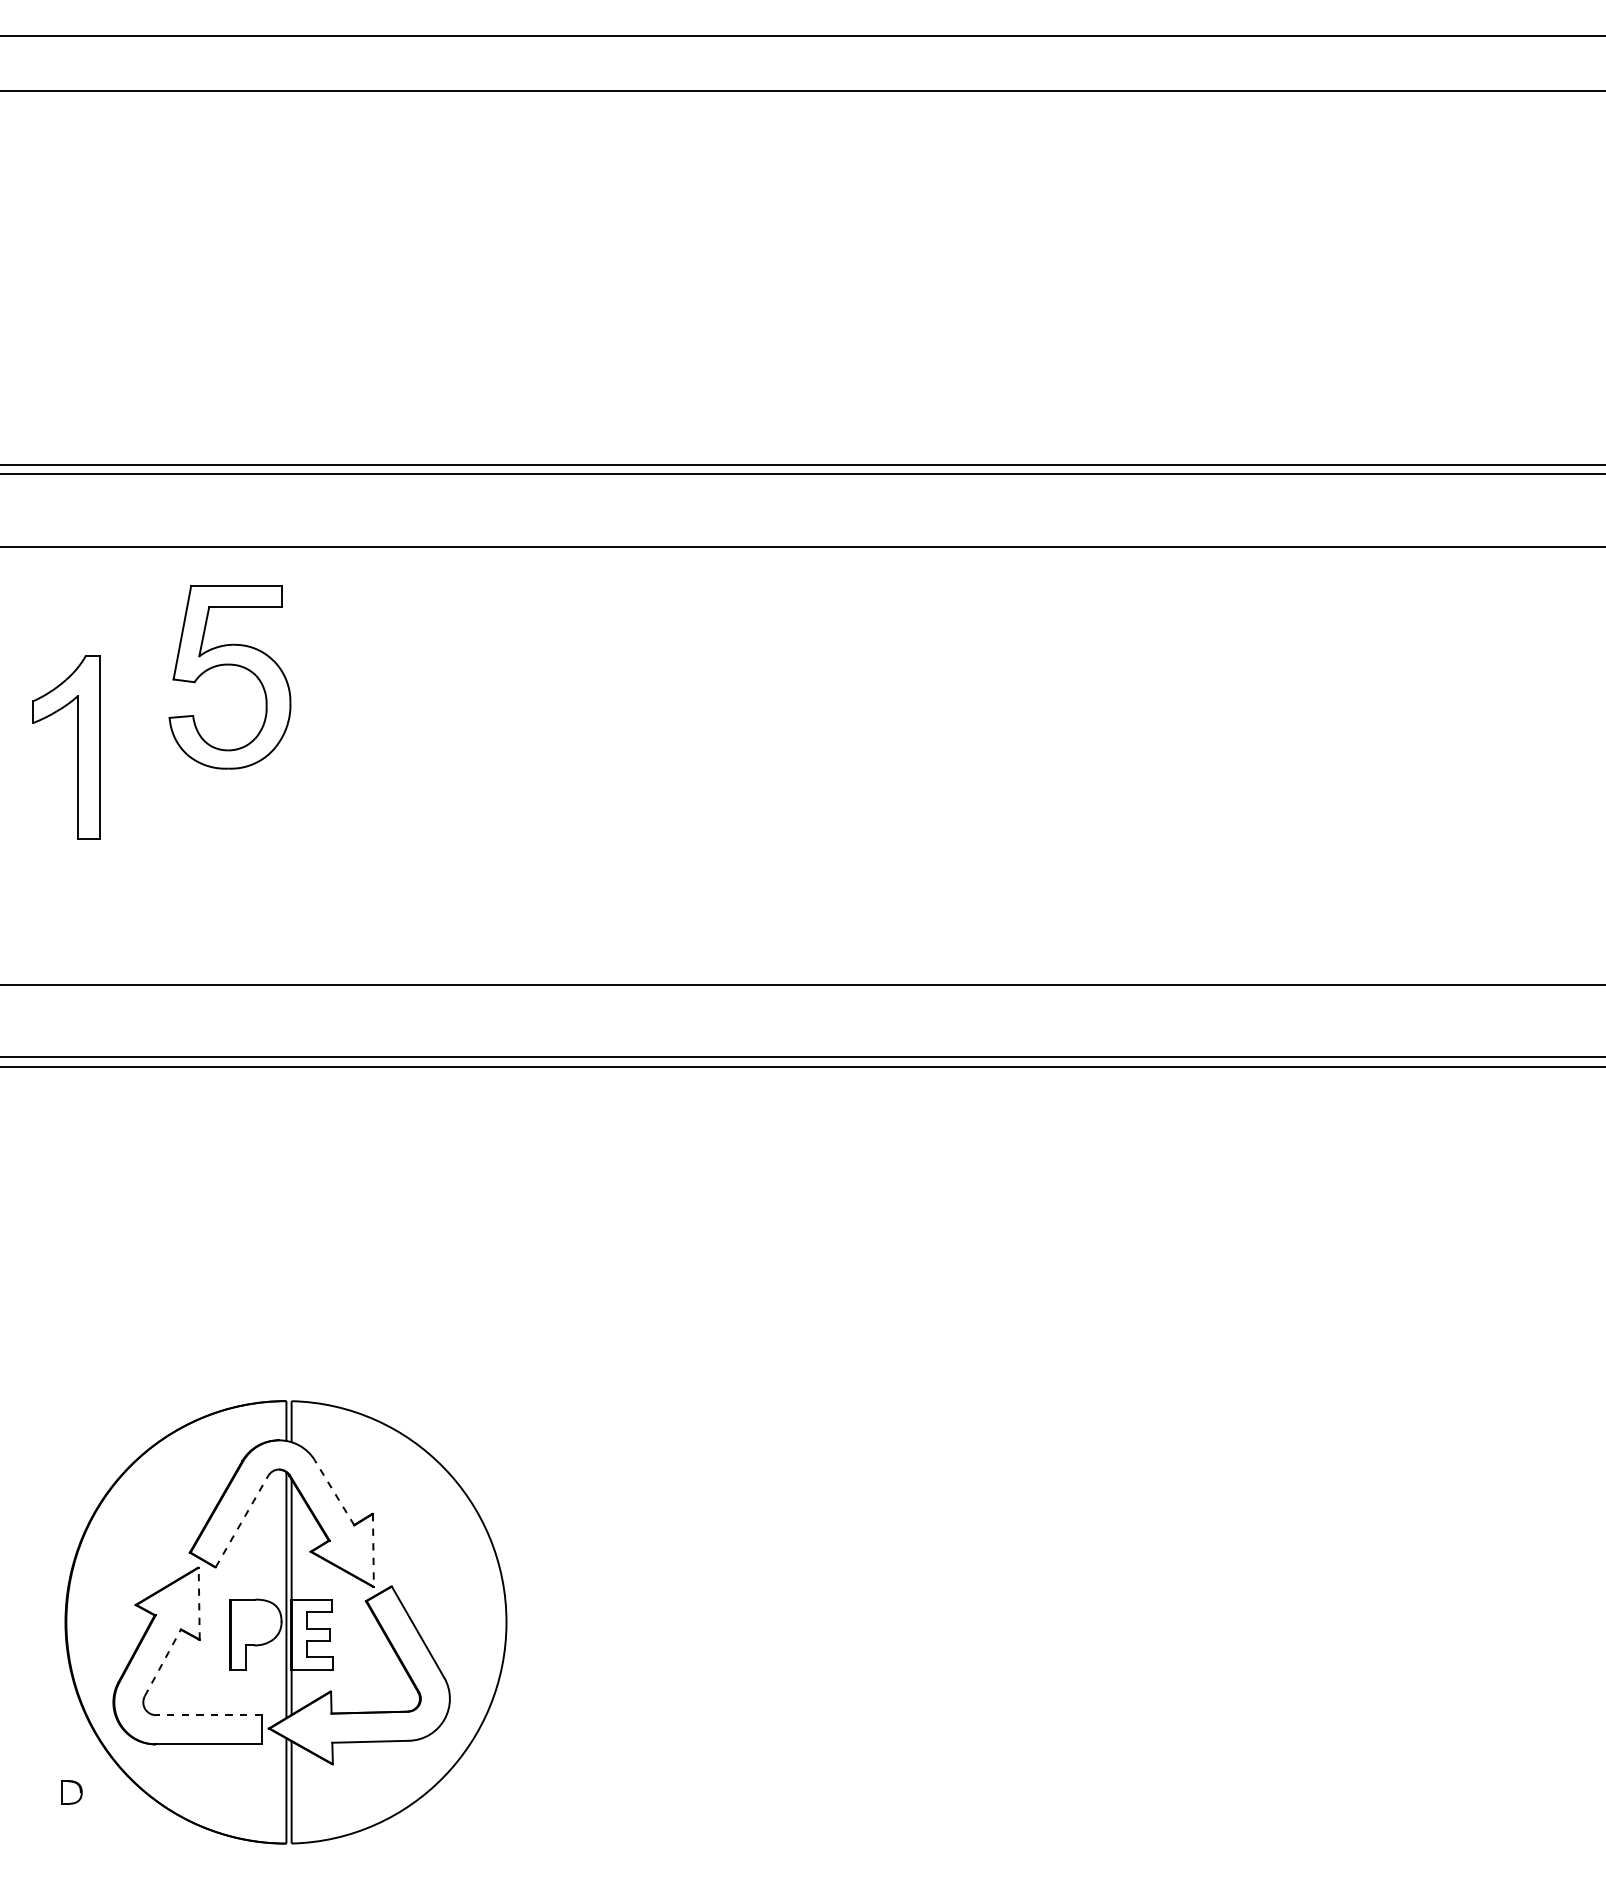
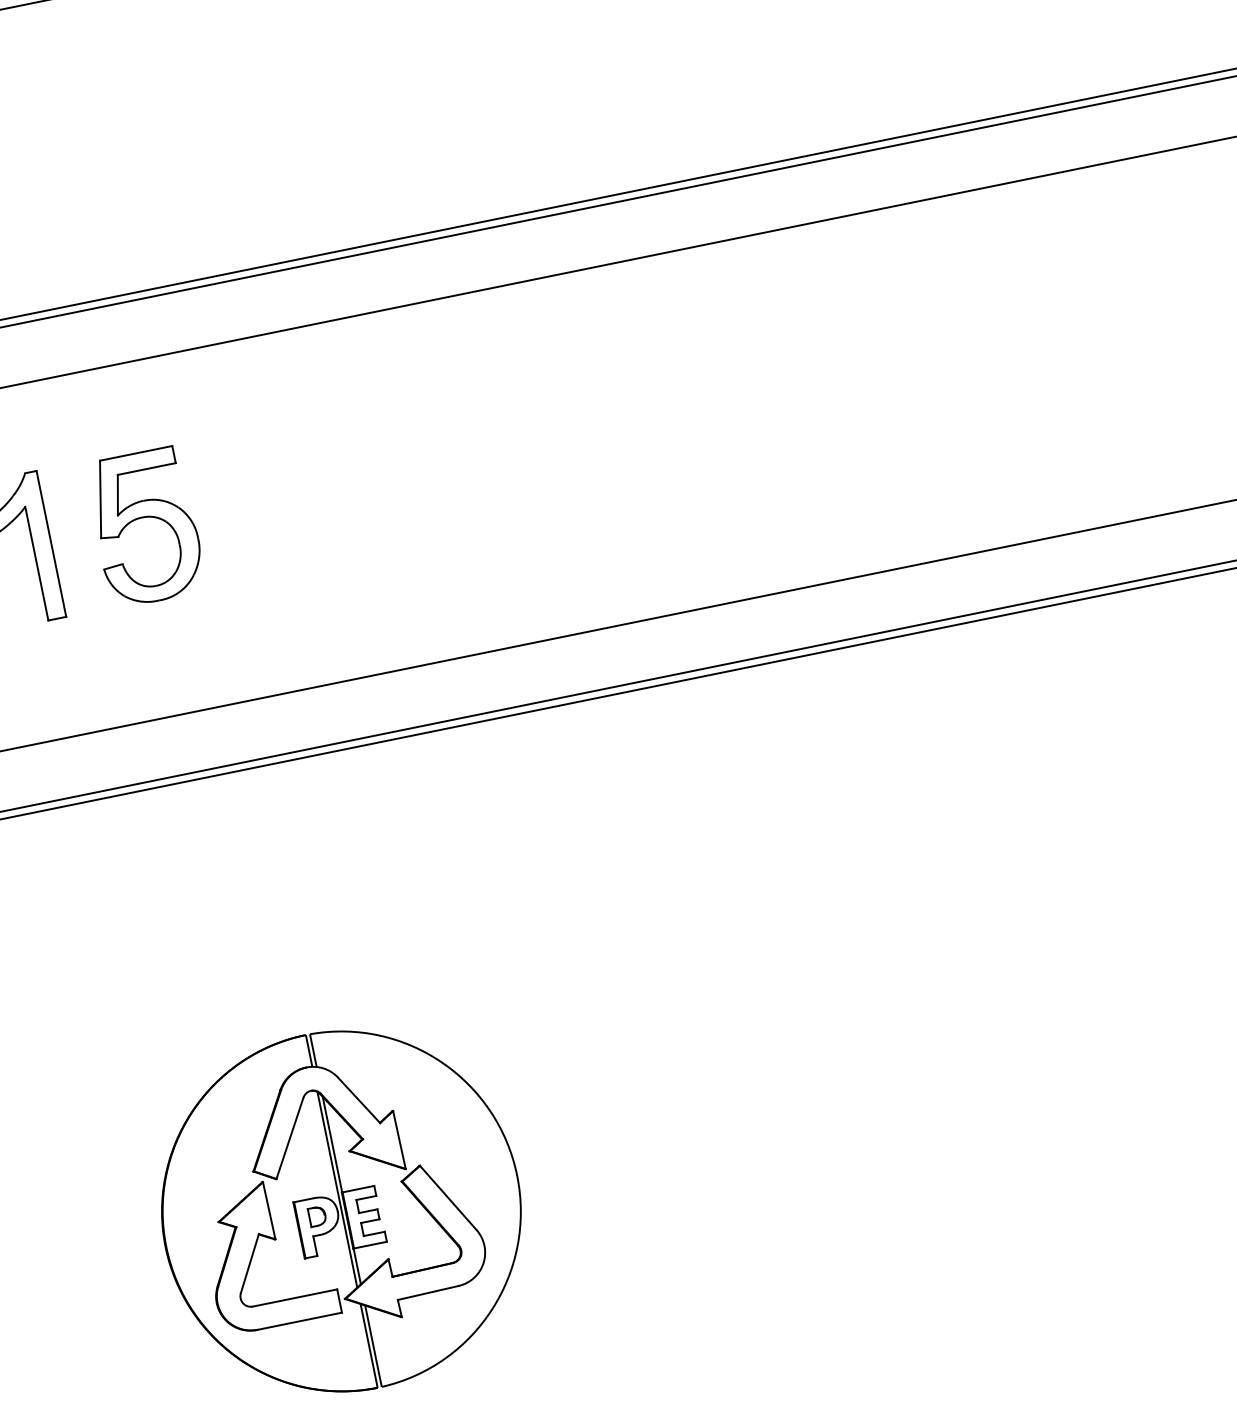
part: (229, 665) -> (143, 518), moved
line: (334, 1492) -> (359, 1100), dashed -> solid
line: (242, 1521) -> (290, 1138), dashed -> solid
line: (373, 1550) -> (399, 1140), dashed -> solid
line: (199, 1603) -> (269, 1210), dashed -> solid
line: (163, 1662) -> (250, 1263), dashed -> solid
line: (208, 1715) -> (294, 1298), dashed -> solid
part: (71, 1792) -> (317, 1216), moved

